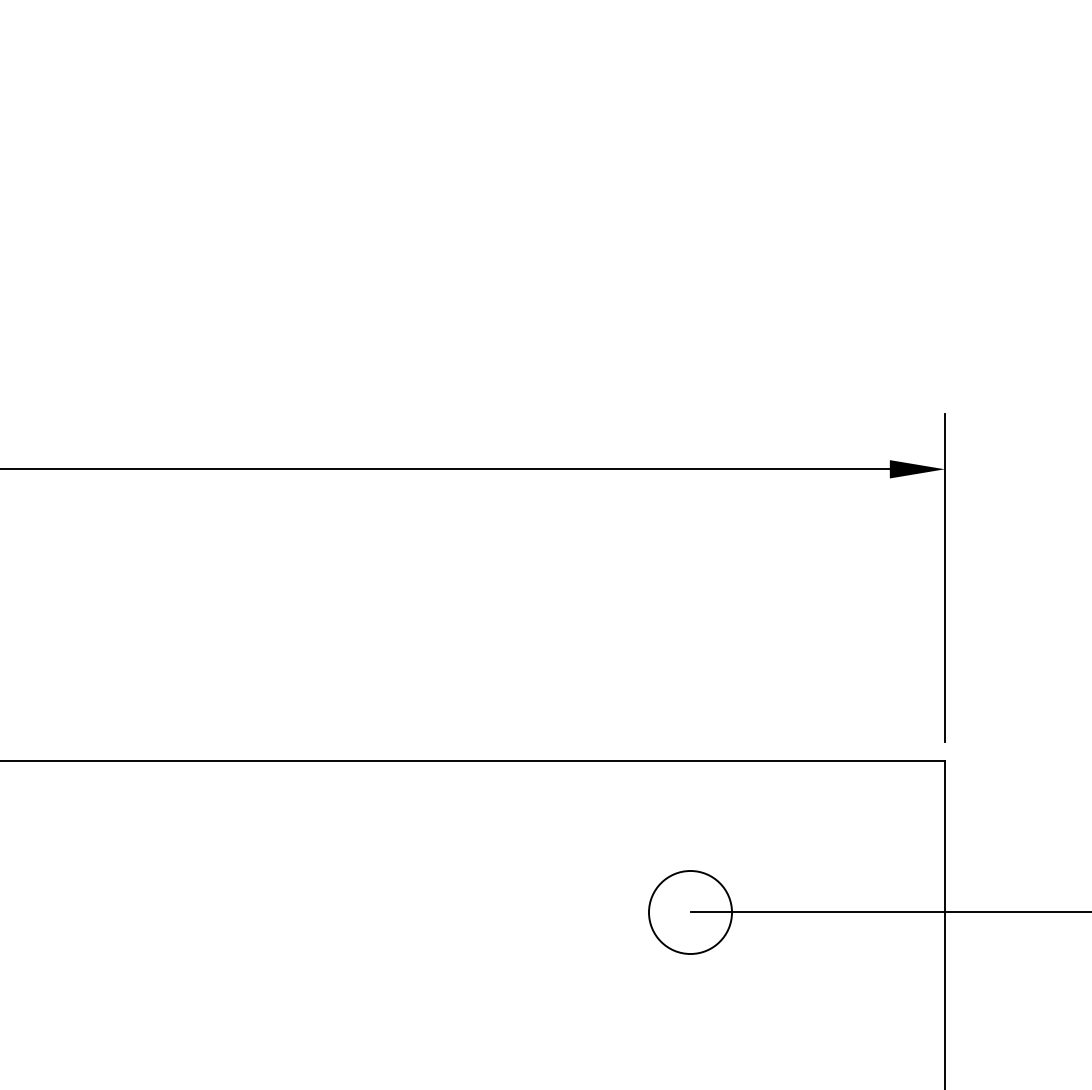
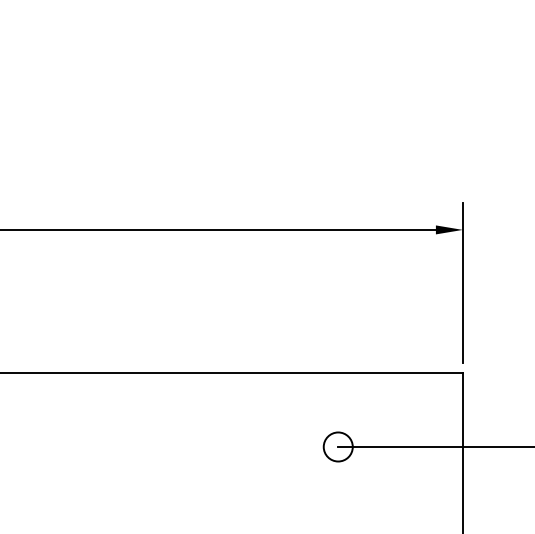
circle: (688, 911) -> (337, 446), size x0.71

